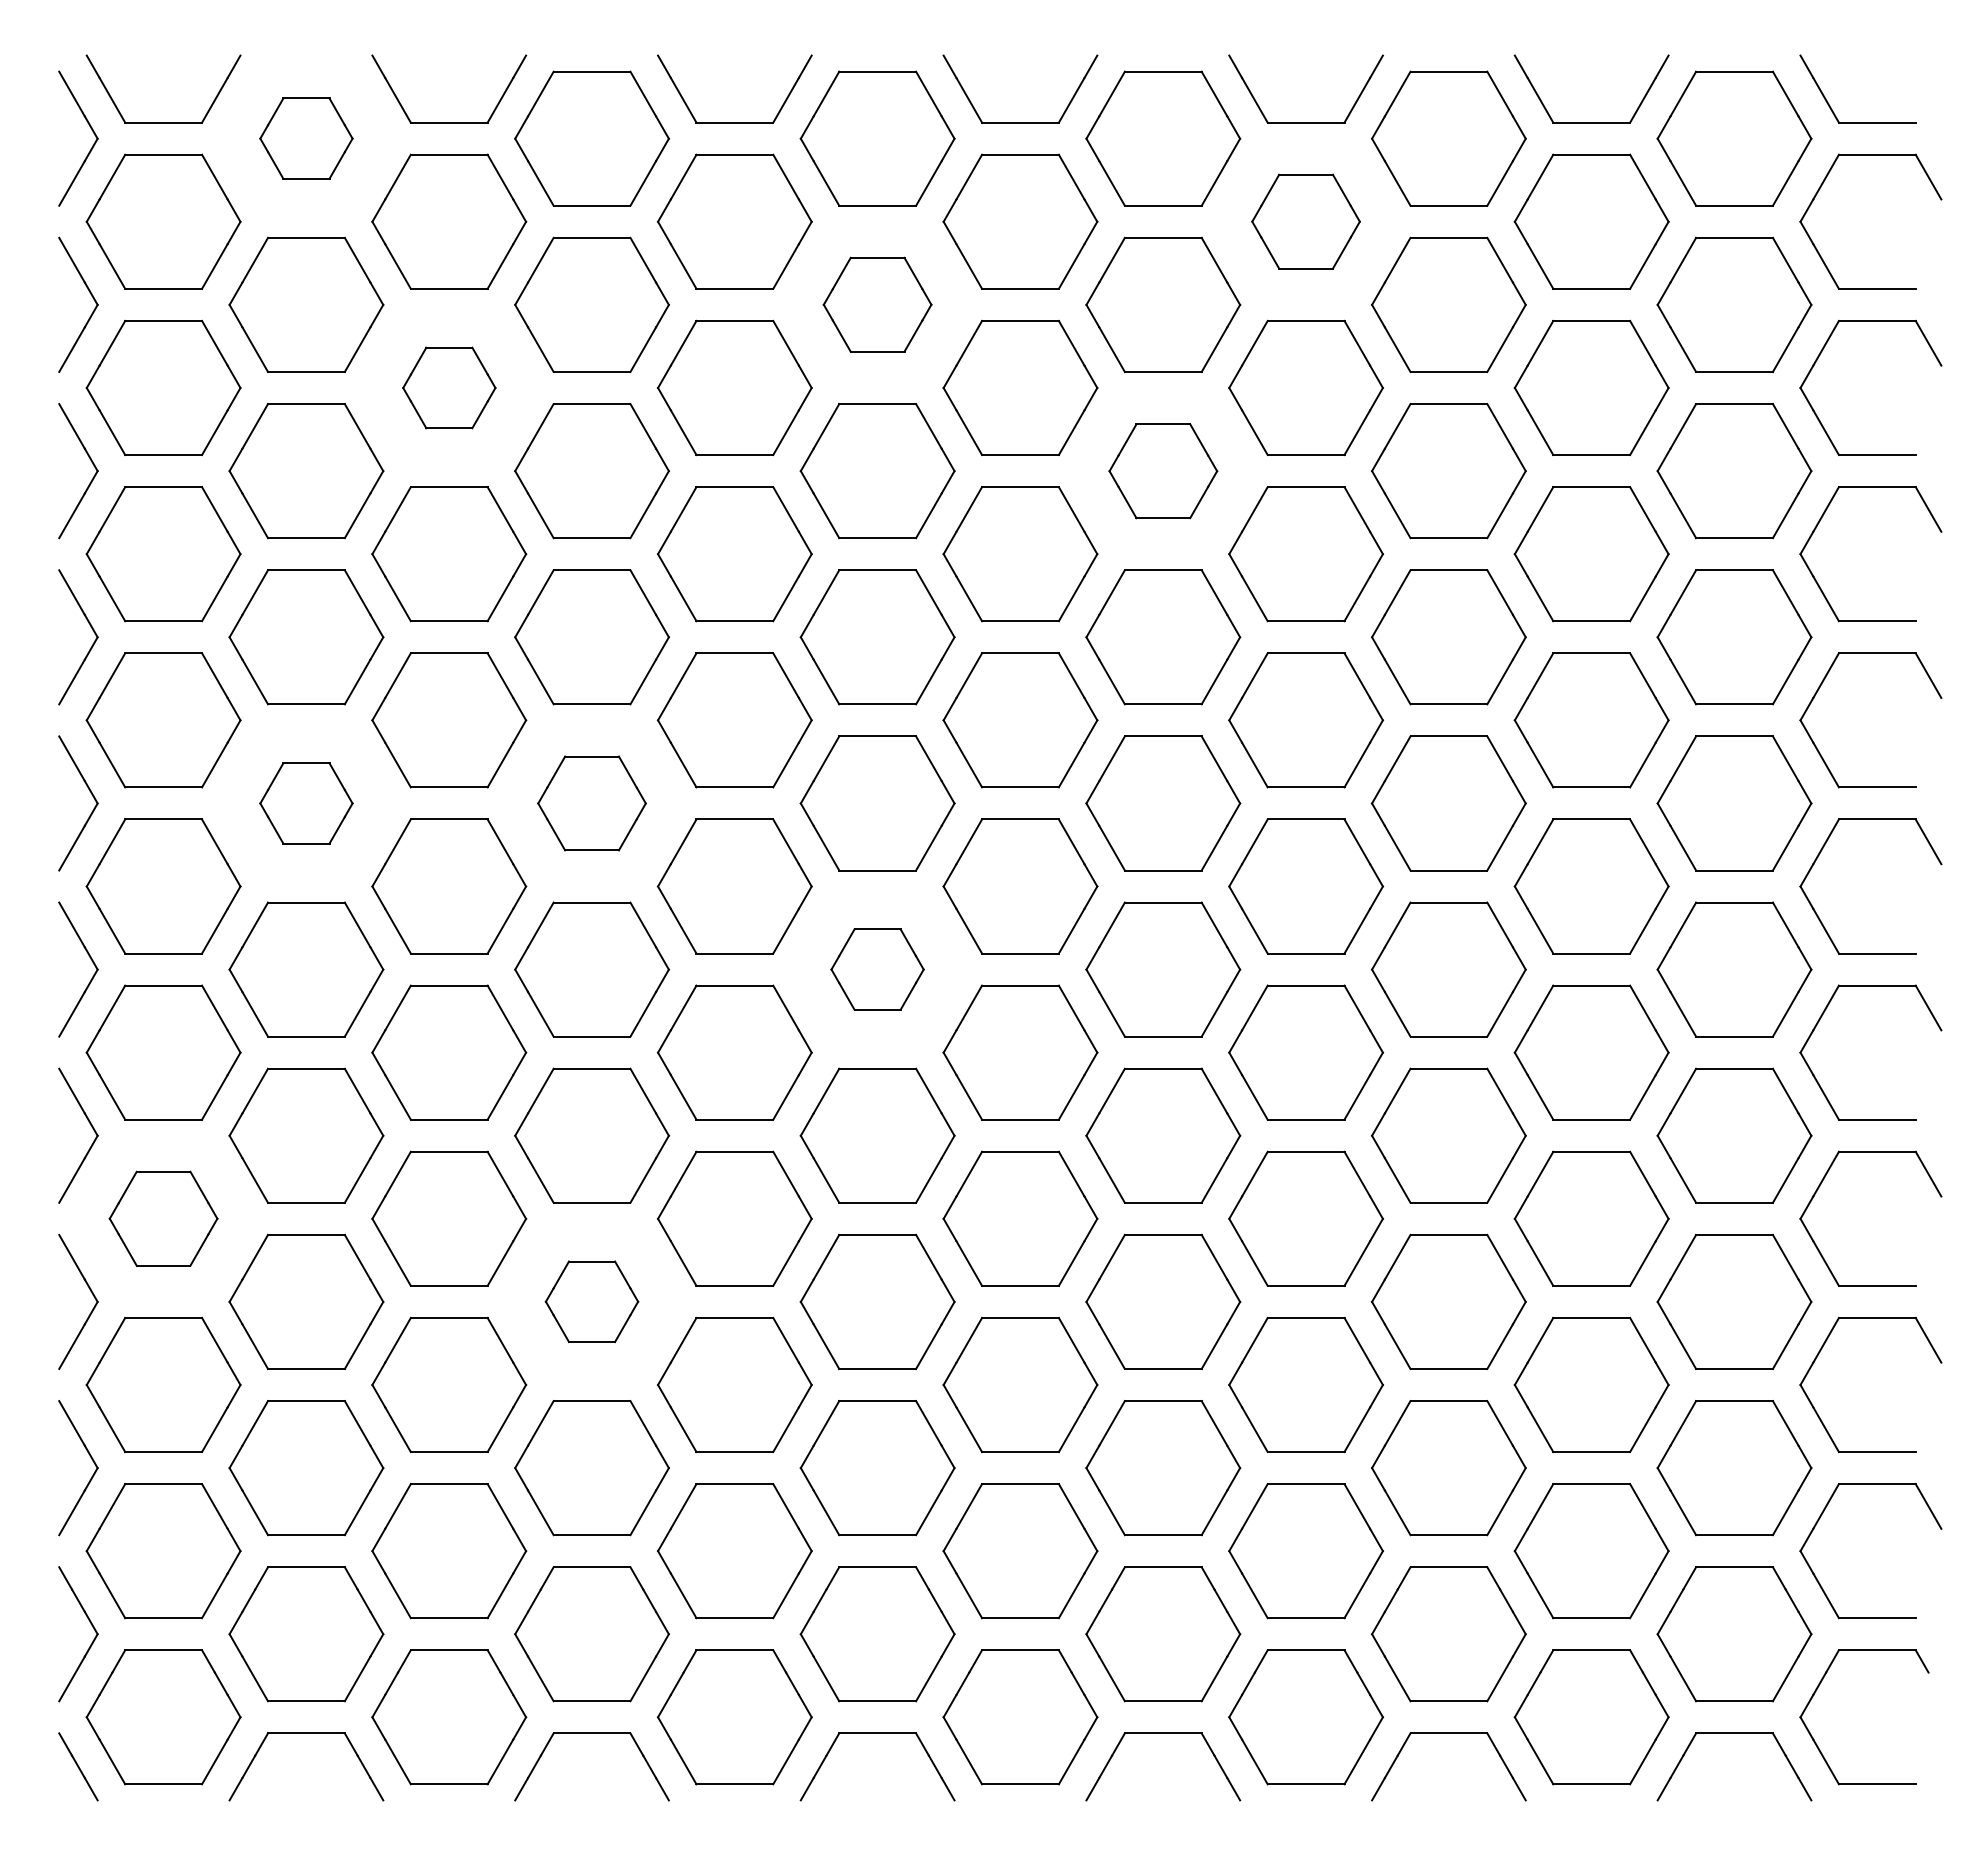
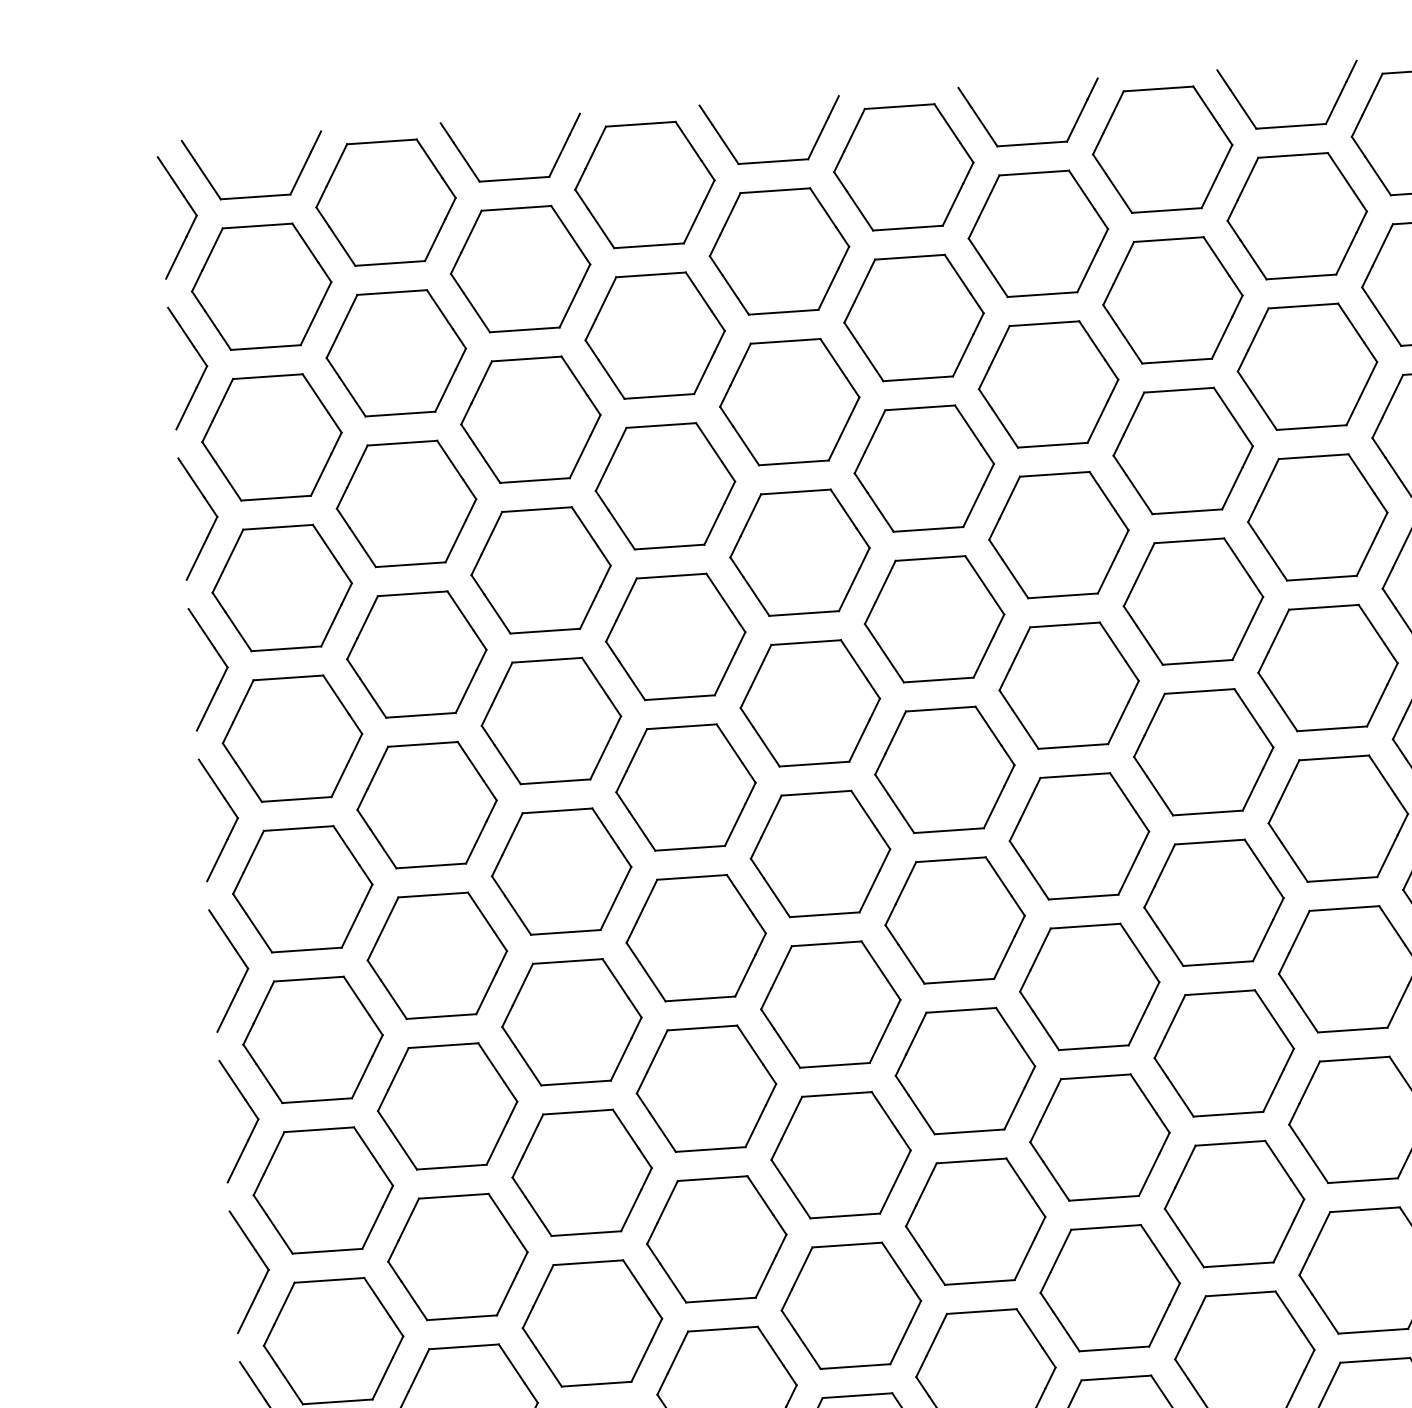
part: (306, 138) -> (386, 202), size x1.67
part: (1305, 221) -> (1296, 215), size x1.43
part: (877, 304) -> (913, 317), size x1.43
part: (449, 387) -> (531, 419), size x1.67
part: (1163, 471) -> (1183, 451), size x1.43
part: (306, 803) -> (427, 805), size x1.67
part: (591, 803) -> (685, 787), size x1.43
part: (877, 969) -> (954, 920), size x1.67
part: (163, 1218) -> (323, 1190), size x1.43
part: (591, 1301) -> (716, 1238), size x1.67

